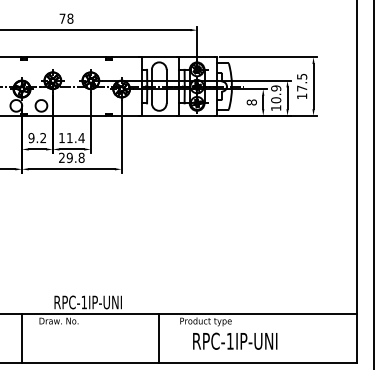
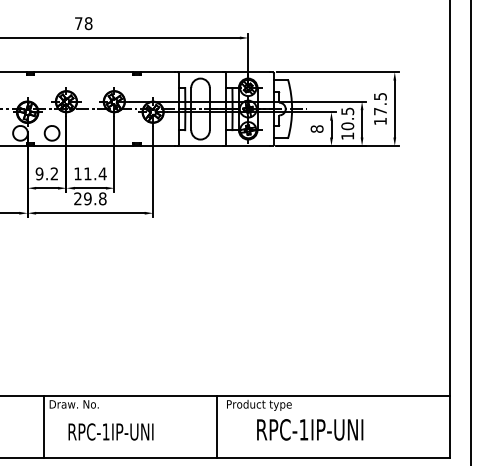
text: (275, 88) -> (347, 111), 10.9 -> 10.5
text: (87, 302) -> (110, 431), moved
line: (21, 338) -> (43, 426), moved
line: (158, 338) -> (216, 426), moved
text: (235, 341) -> (310, 429), moved

